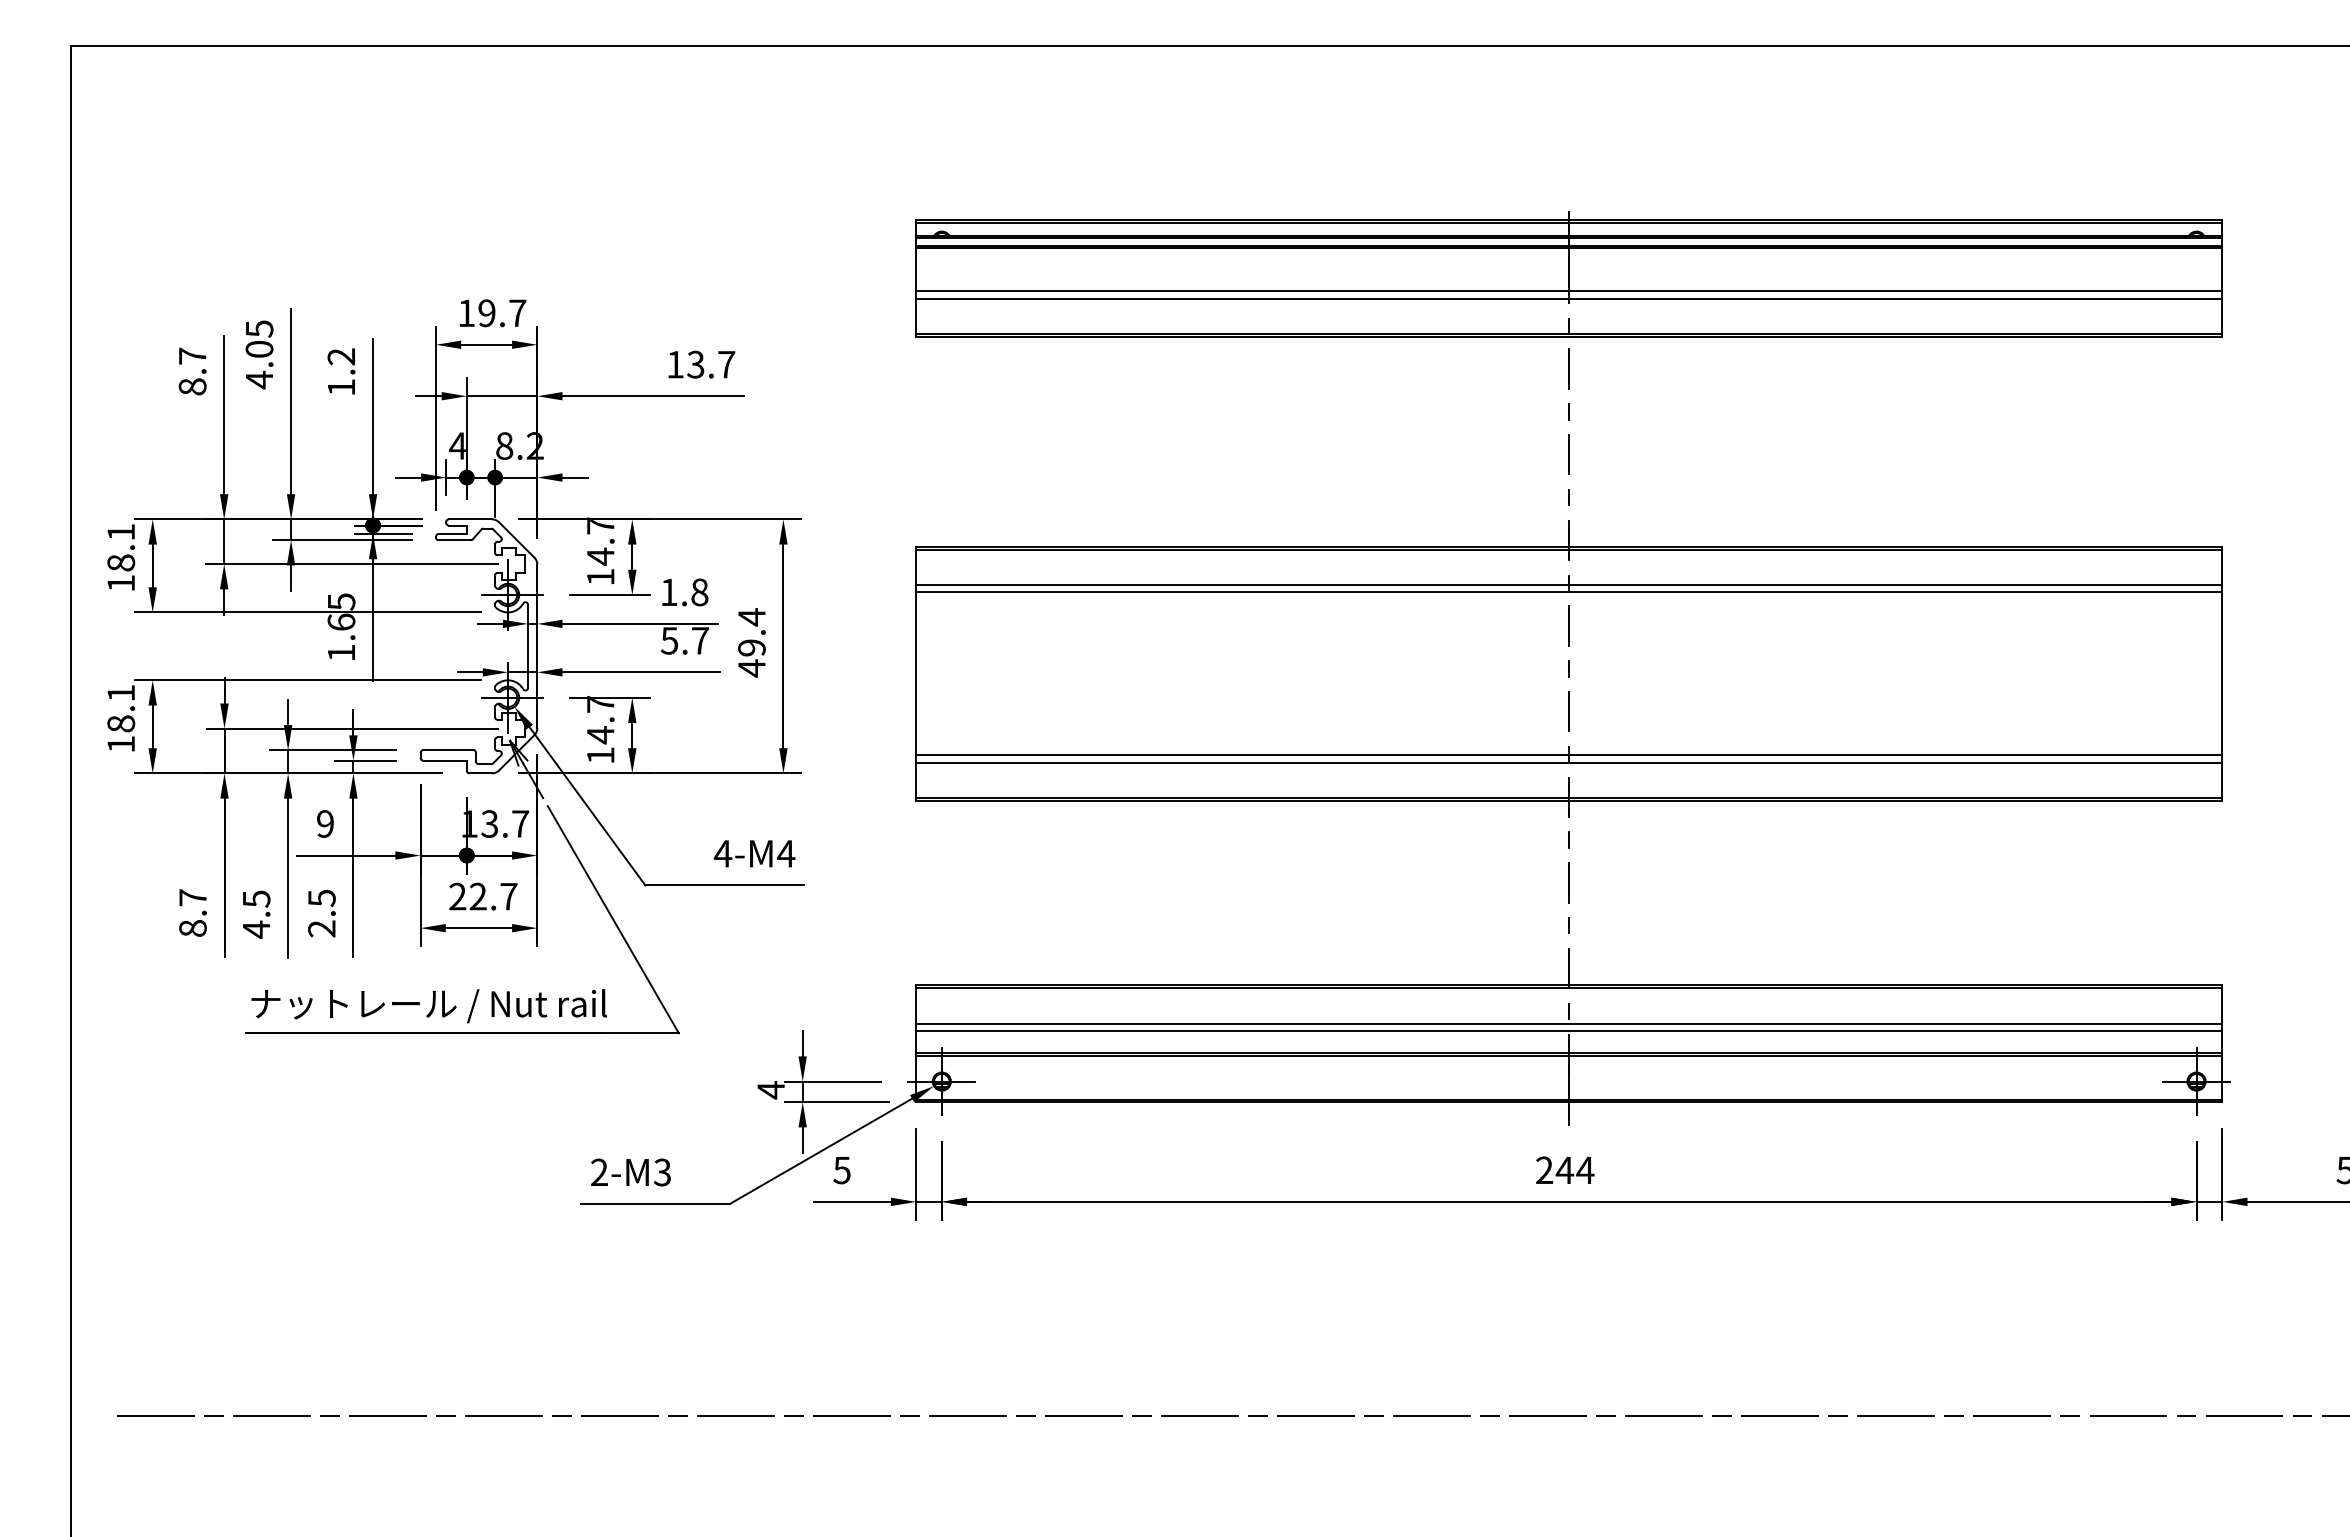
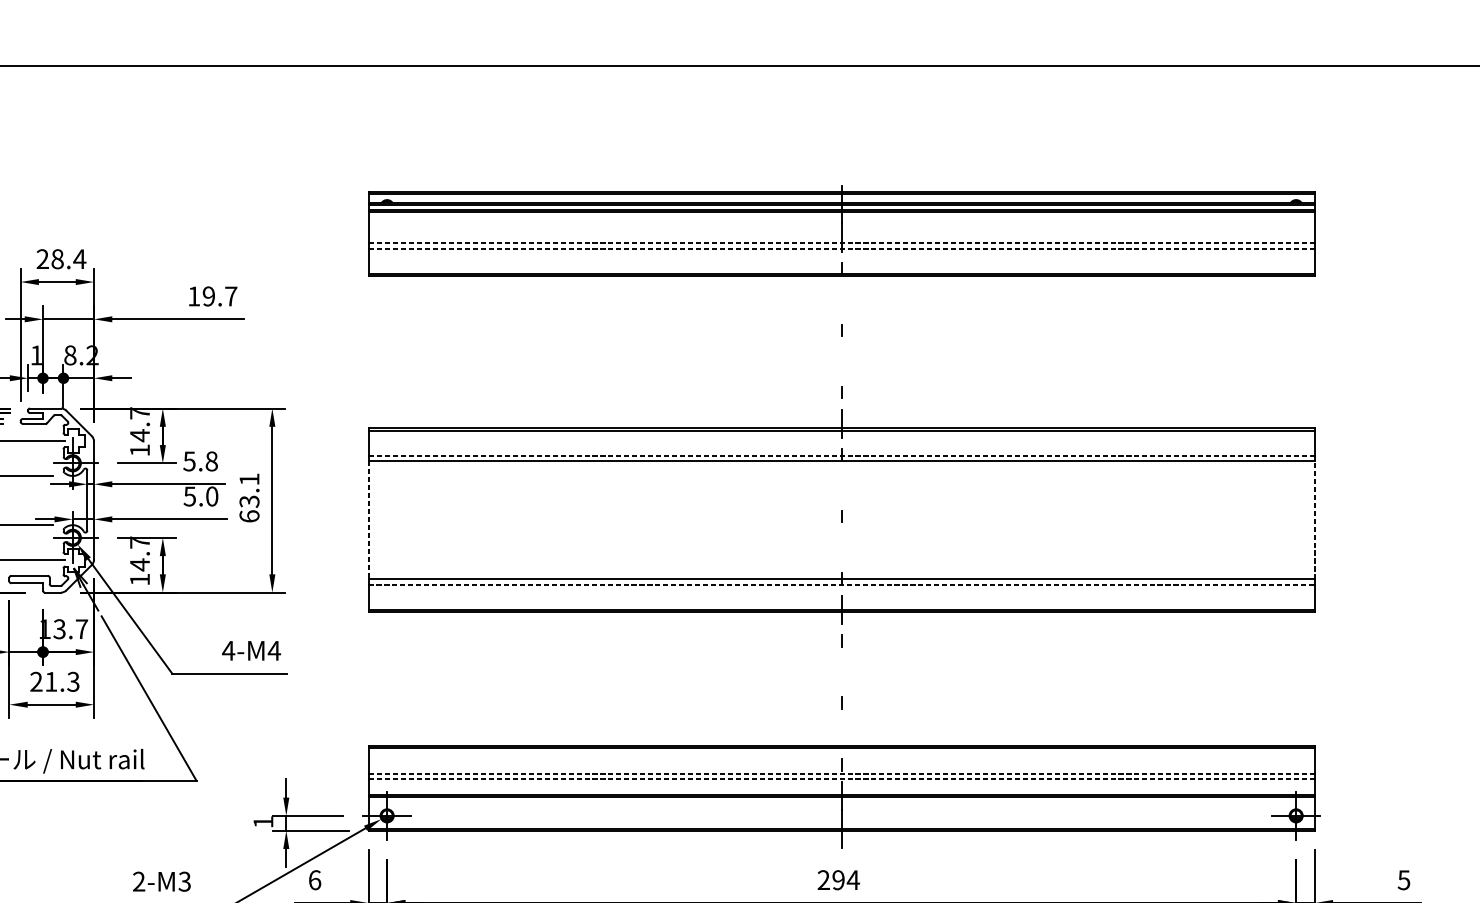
line: (1568, 291) -> (841, 243), solid -> dashed
line: (1568, 298) -> (841, 248), solid -> dashed
text: (492, 313) -> (61, 259), 19.7 -> 28.4
text: (695, 364) -> (208, 296), 13.7 -> 19.7
line: (1569, 368) -> (841, 299), removed
text: (456, 445) -> (35, 355), 4 -> 1
line: (1569, 454) -> (841, 361), removed
line: (1568, 584) -> (841, 455), solid -> dashed
text: (668, 592) -> (189, 461), 1.8 -> 5.8
line: (1569, 625) -> (841, 485), removed
text: (700, 640) -> (212, 496), 5.7 -> 5.0
text: (751, 642) -> (249, 497), 49.4 -> 63.1
line: (916, 673) -> (368, 520), solid -> dashed
line: (2222, 673) -> (1314, 520), solid -> dashed
line: (1569, 711) -> (841, 547), removed
line: (1569, 762) -> (841, 584), solid -> dashed
line: (1569, 882) -> (841, 671), removed
text: (493, 896) -> (62, 681), 22.7 -> 21.3
line: (1569, 968) -> (841, 733), removed
line: (1568, 1023) -> (841, 773), solid -> dashed
line: (1568, 1030) -> (841, 778), solid -> dashed
text: (770, 1090) -> (262, 822), 4 -> 1
text: (841, 1170) -> (314, 880), 5 -> 6
text: (1564, 1170) -> (838, 880), 244 -> 294

